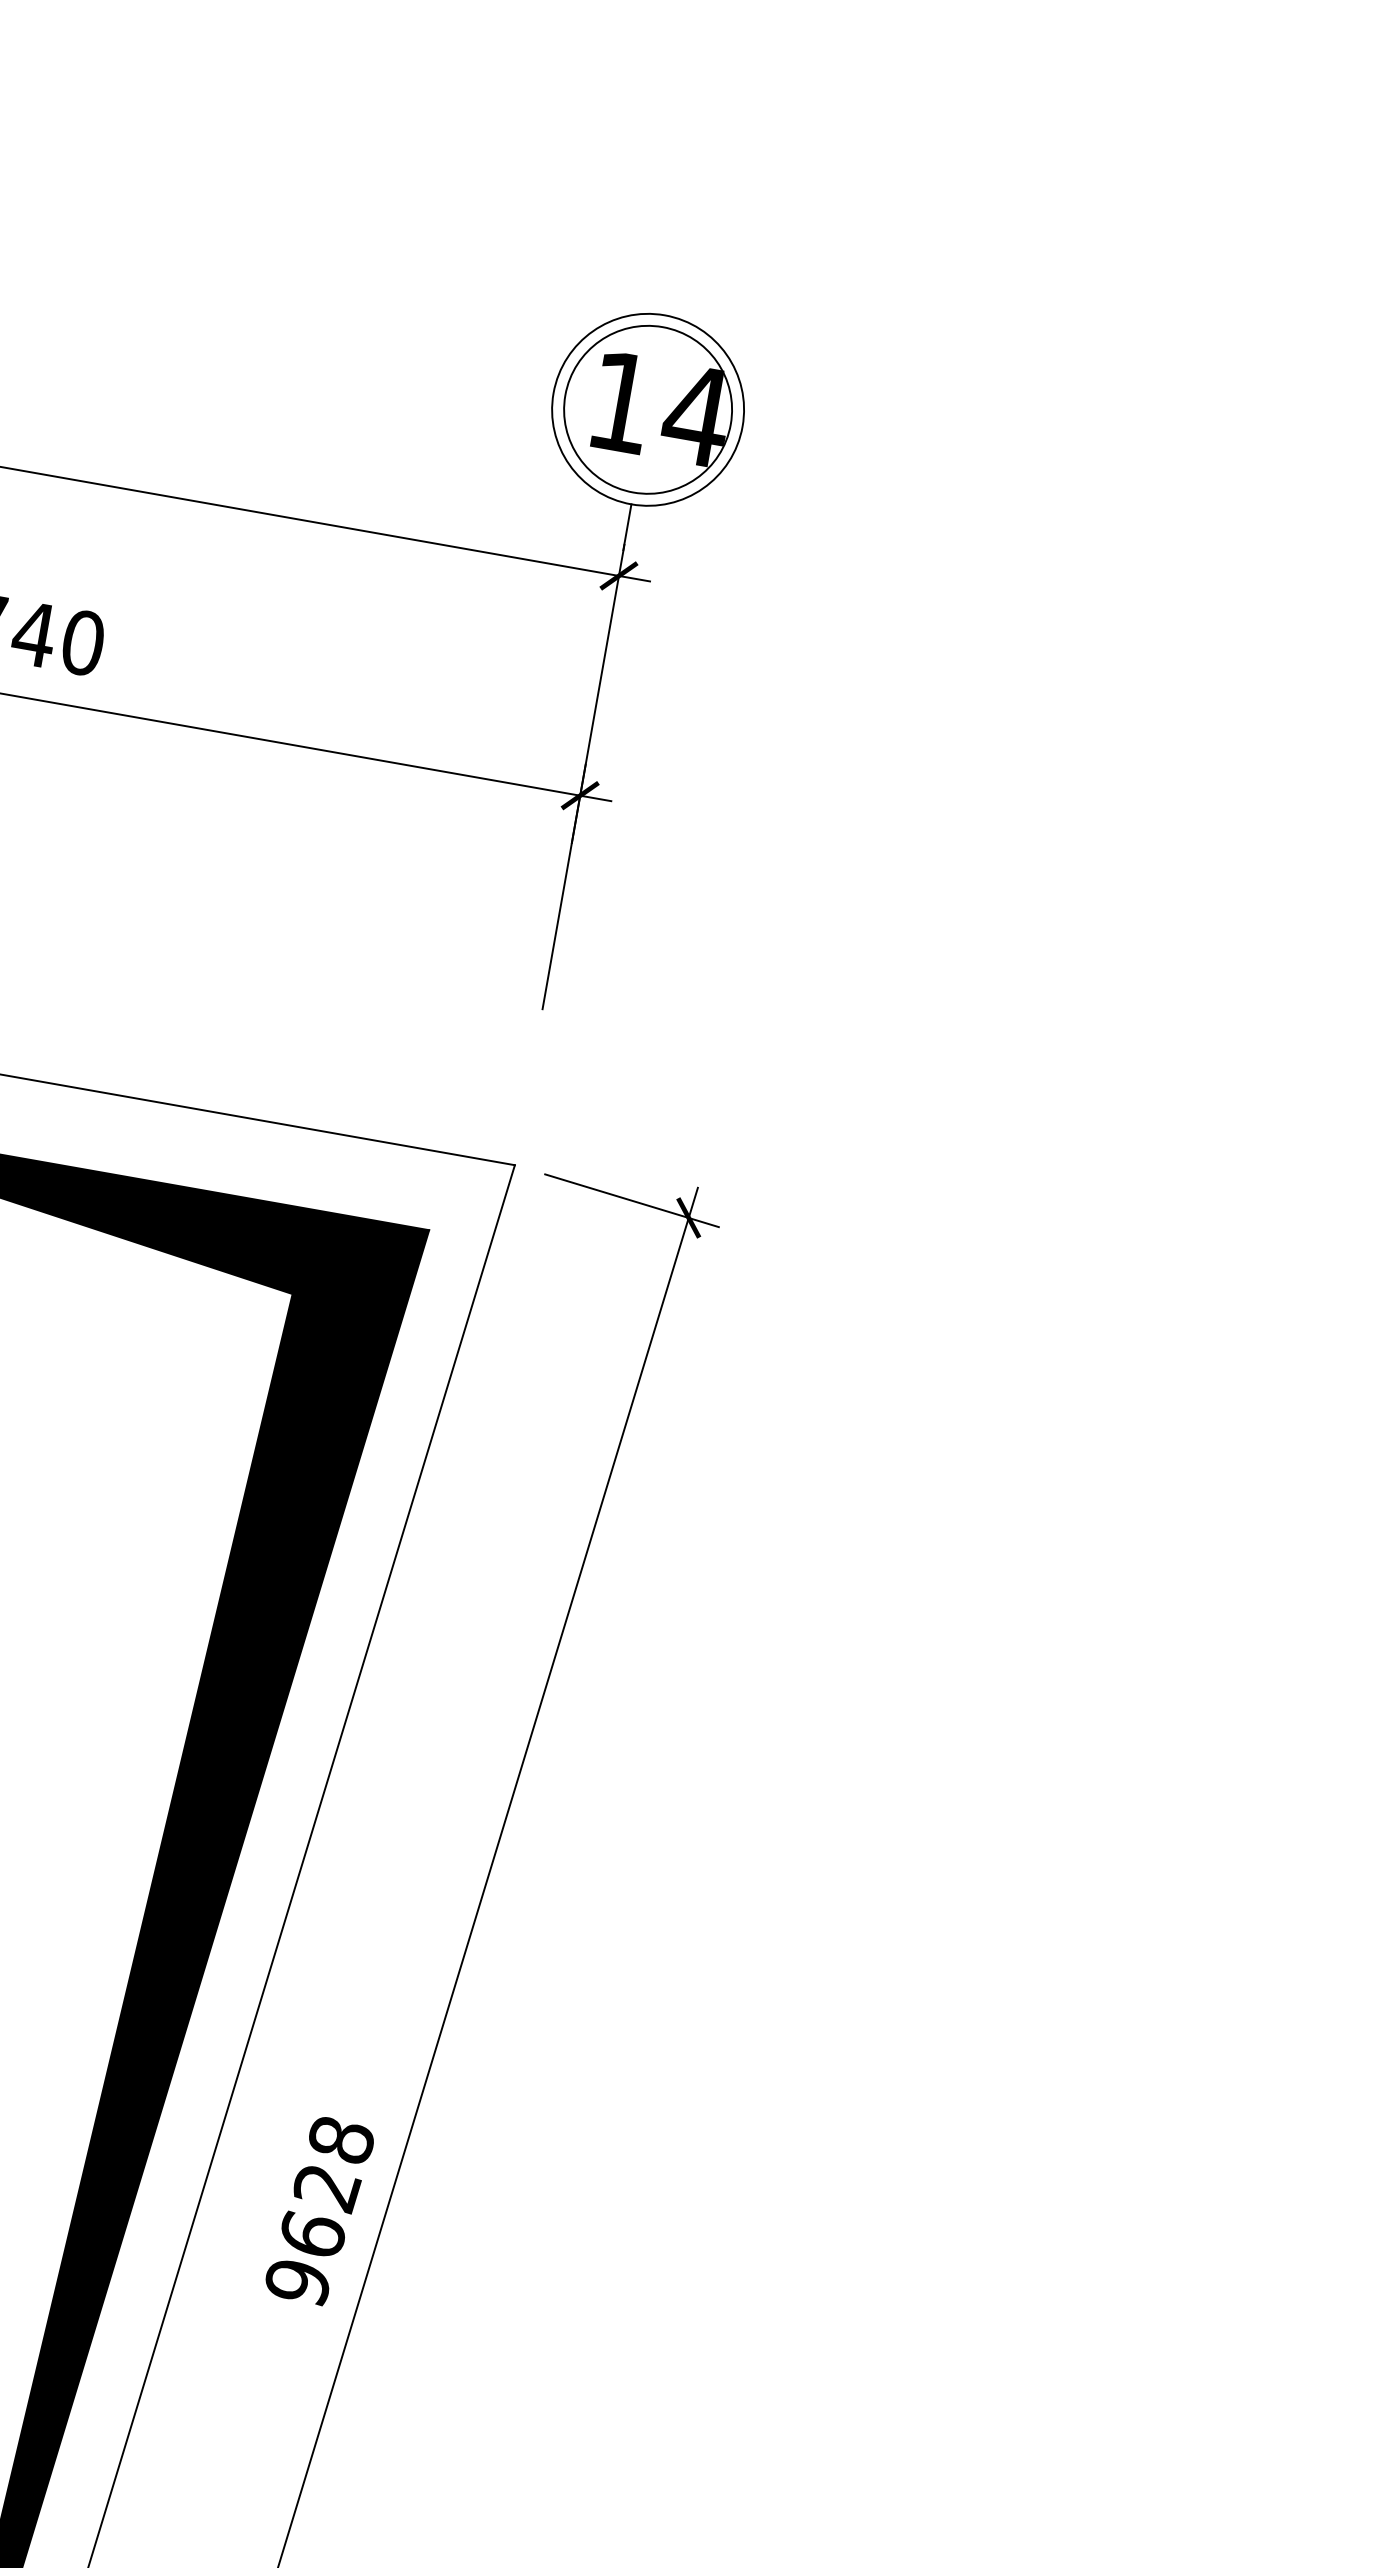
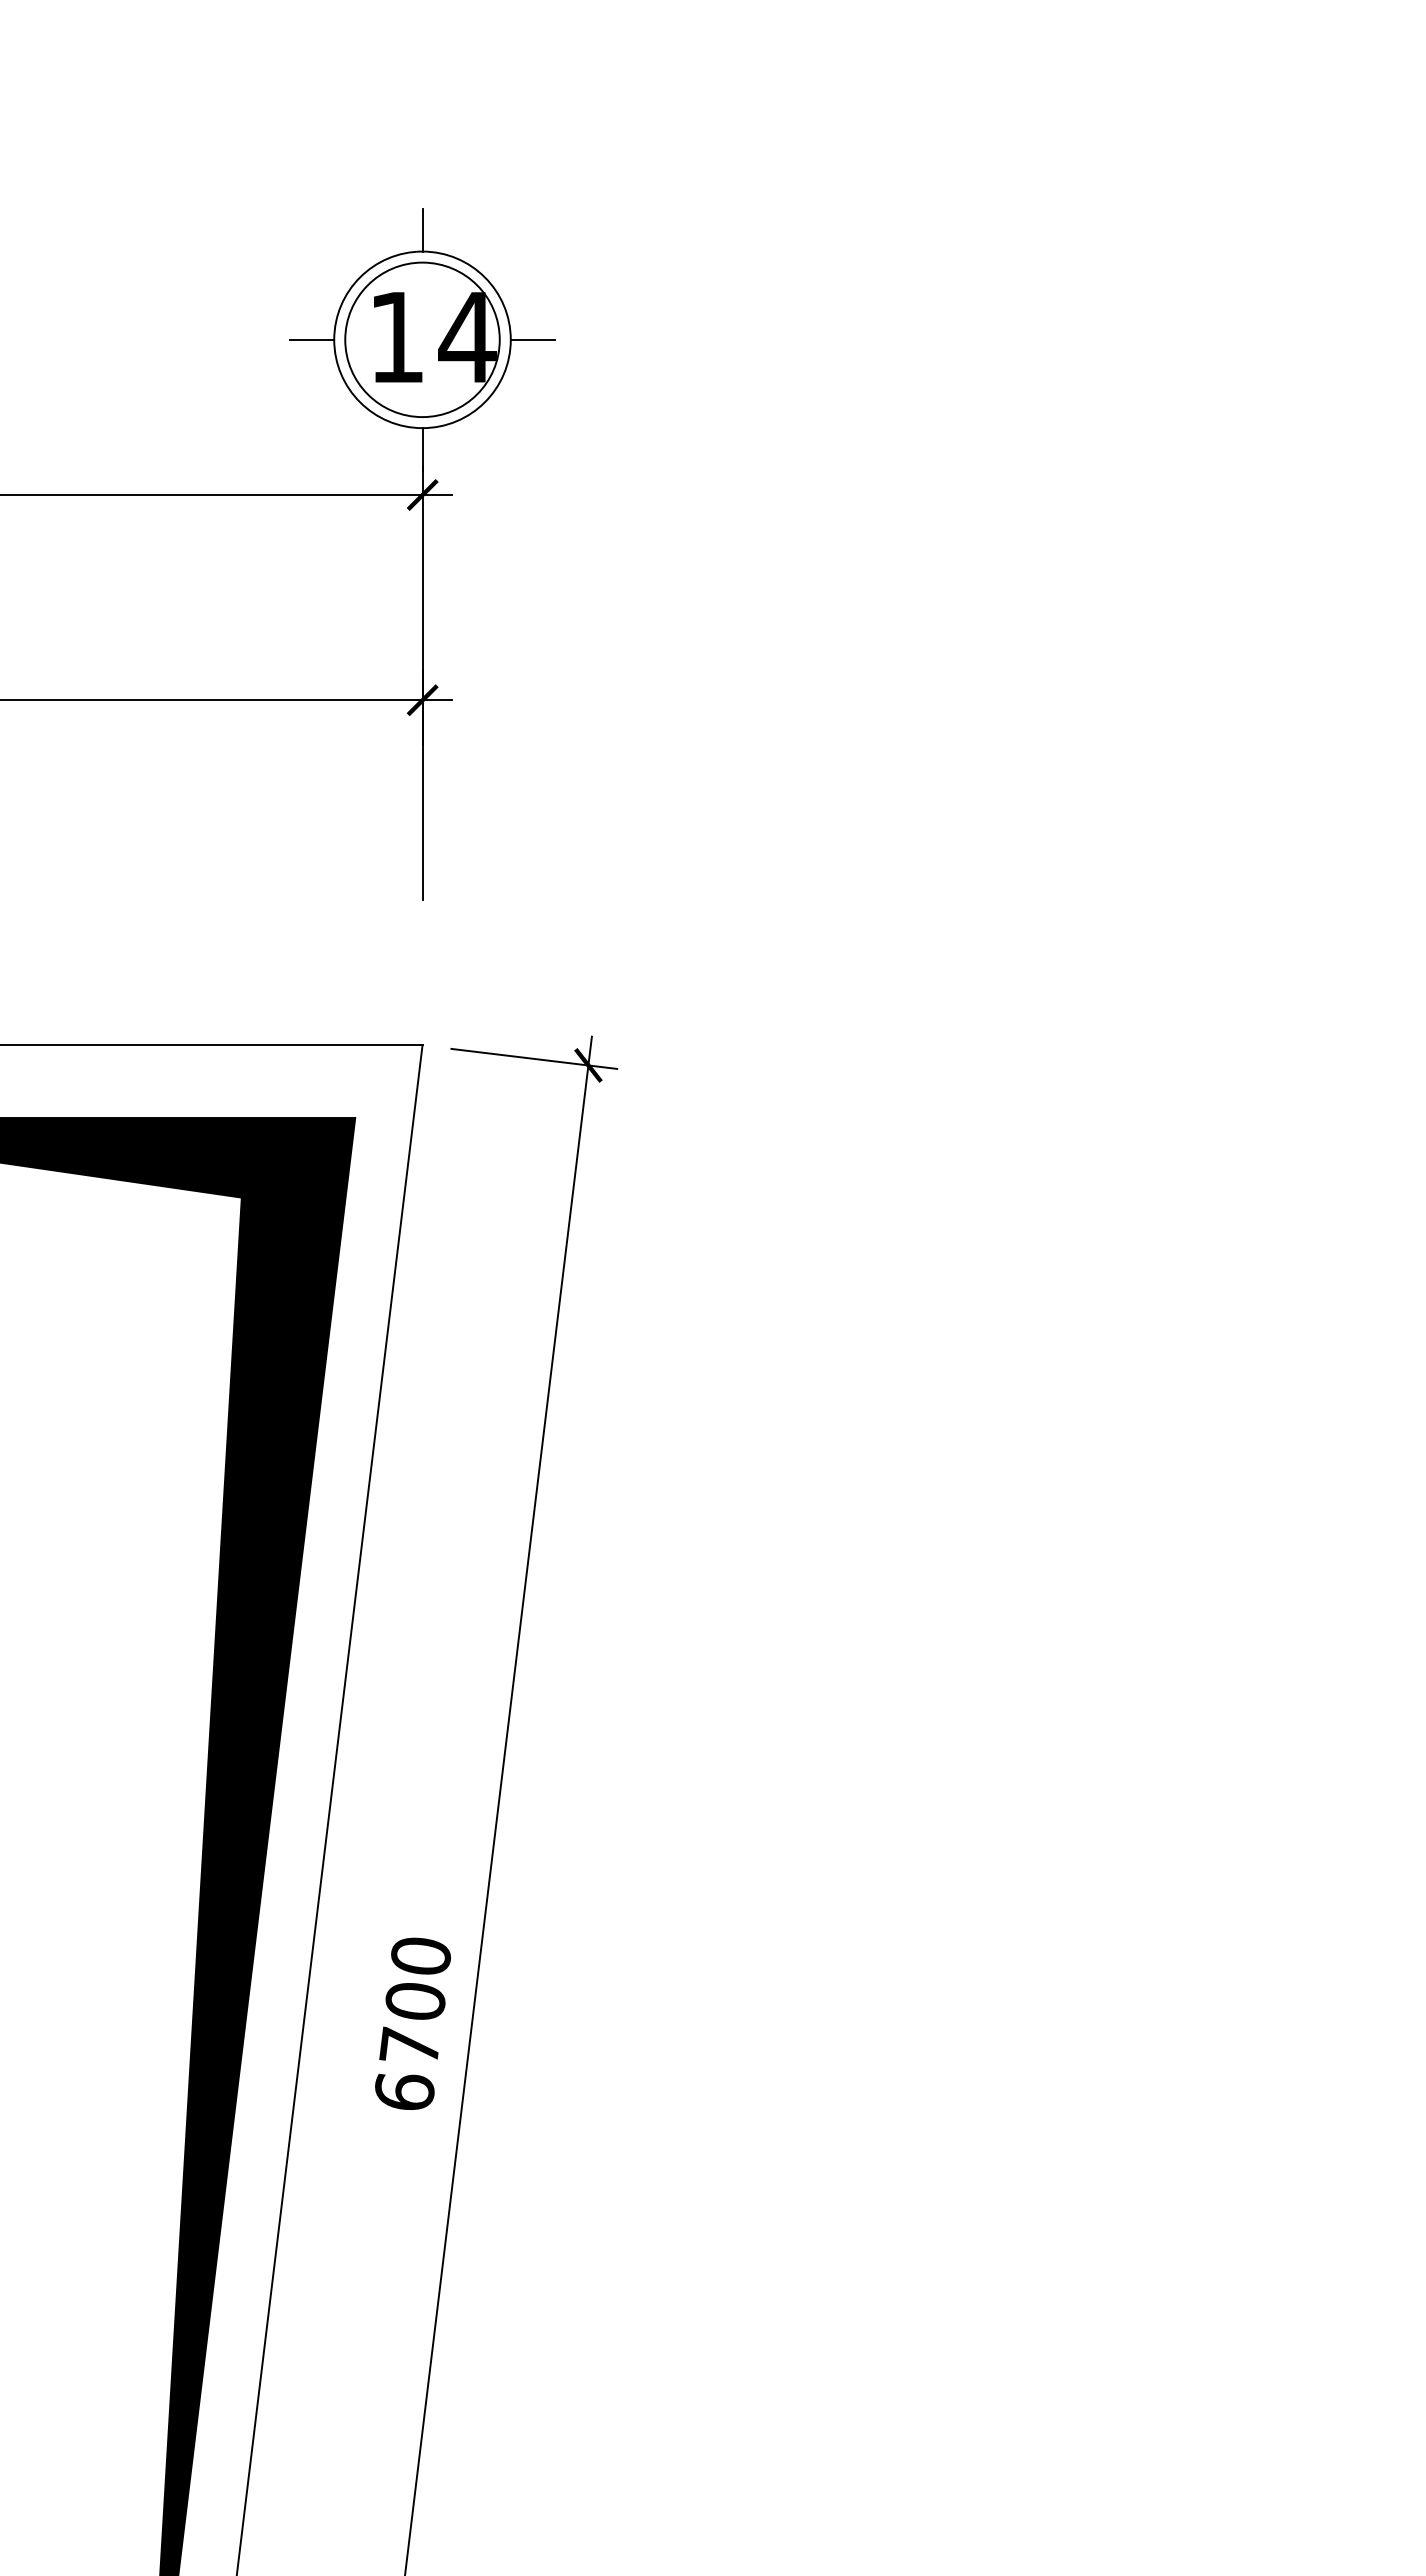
line: (668, 291) -> (422, 229), added
line: (530, 388) -> (312, 339), added
line: (765, 430) -> (532, 339), added
text: (319, 2210) -> (412, 2023), 9628 -> 6700

